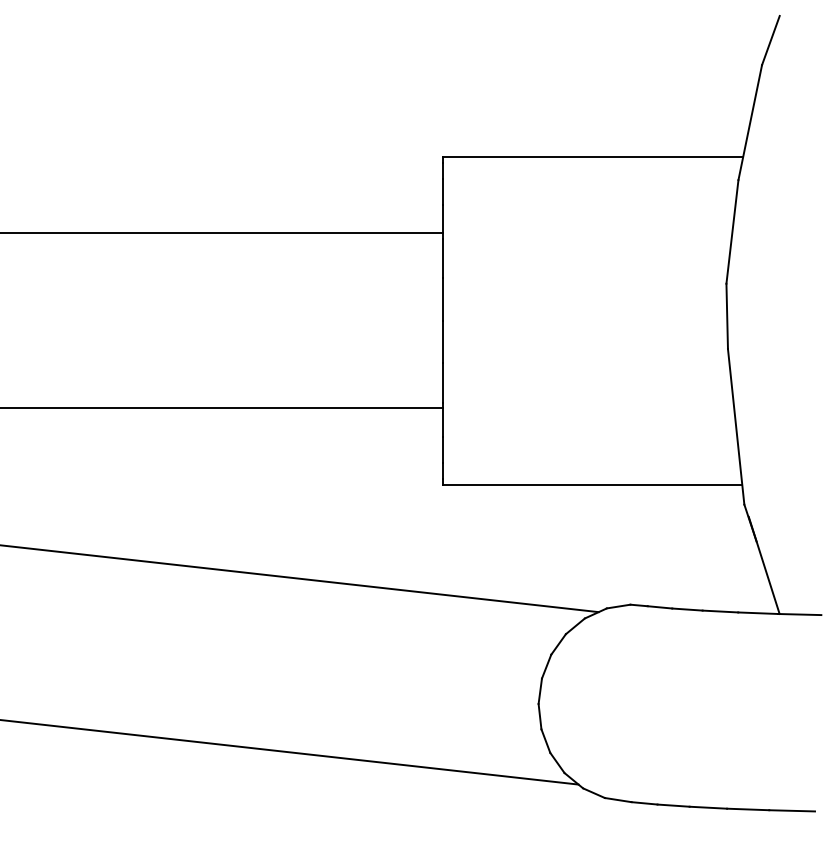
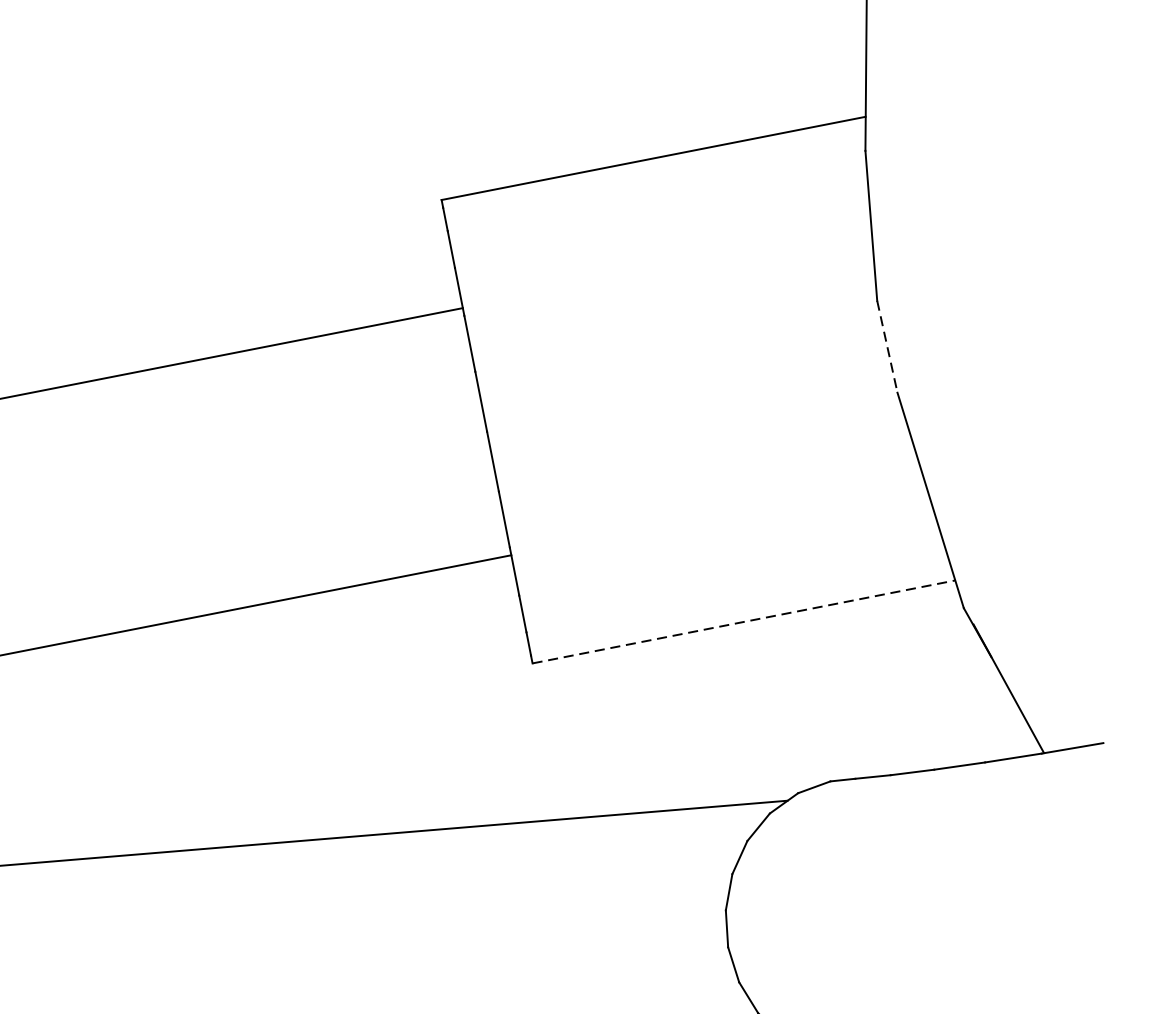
line: (727, 316) -> (887, 346), solid -> dashed
line: (593, 484) -> (744, 621), solid -> dashed

